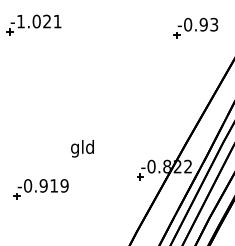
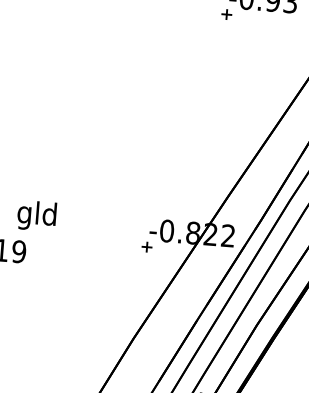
text: (82, 148) -> (36, 215), moved

